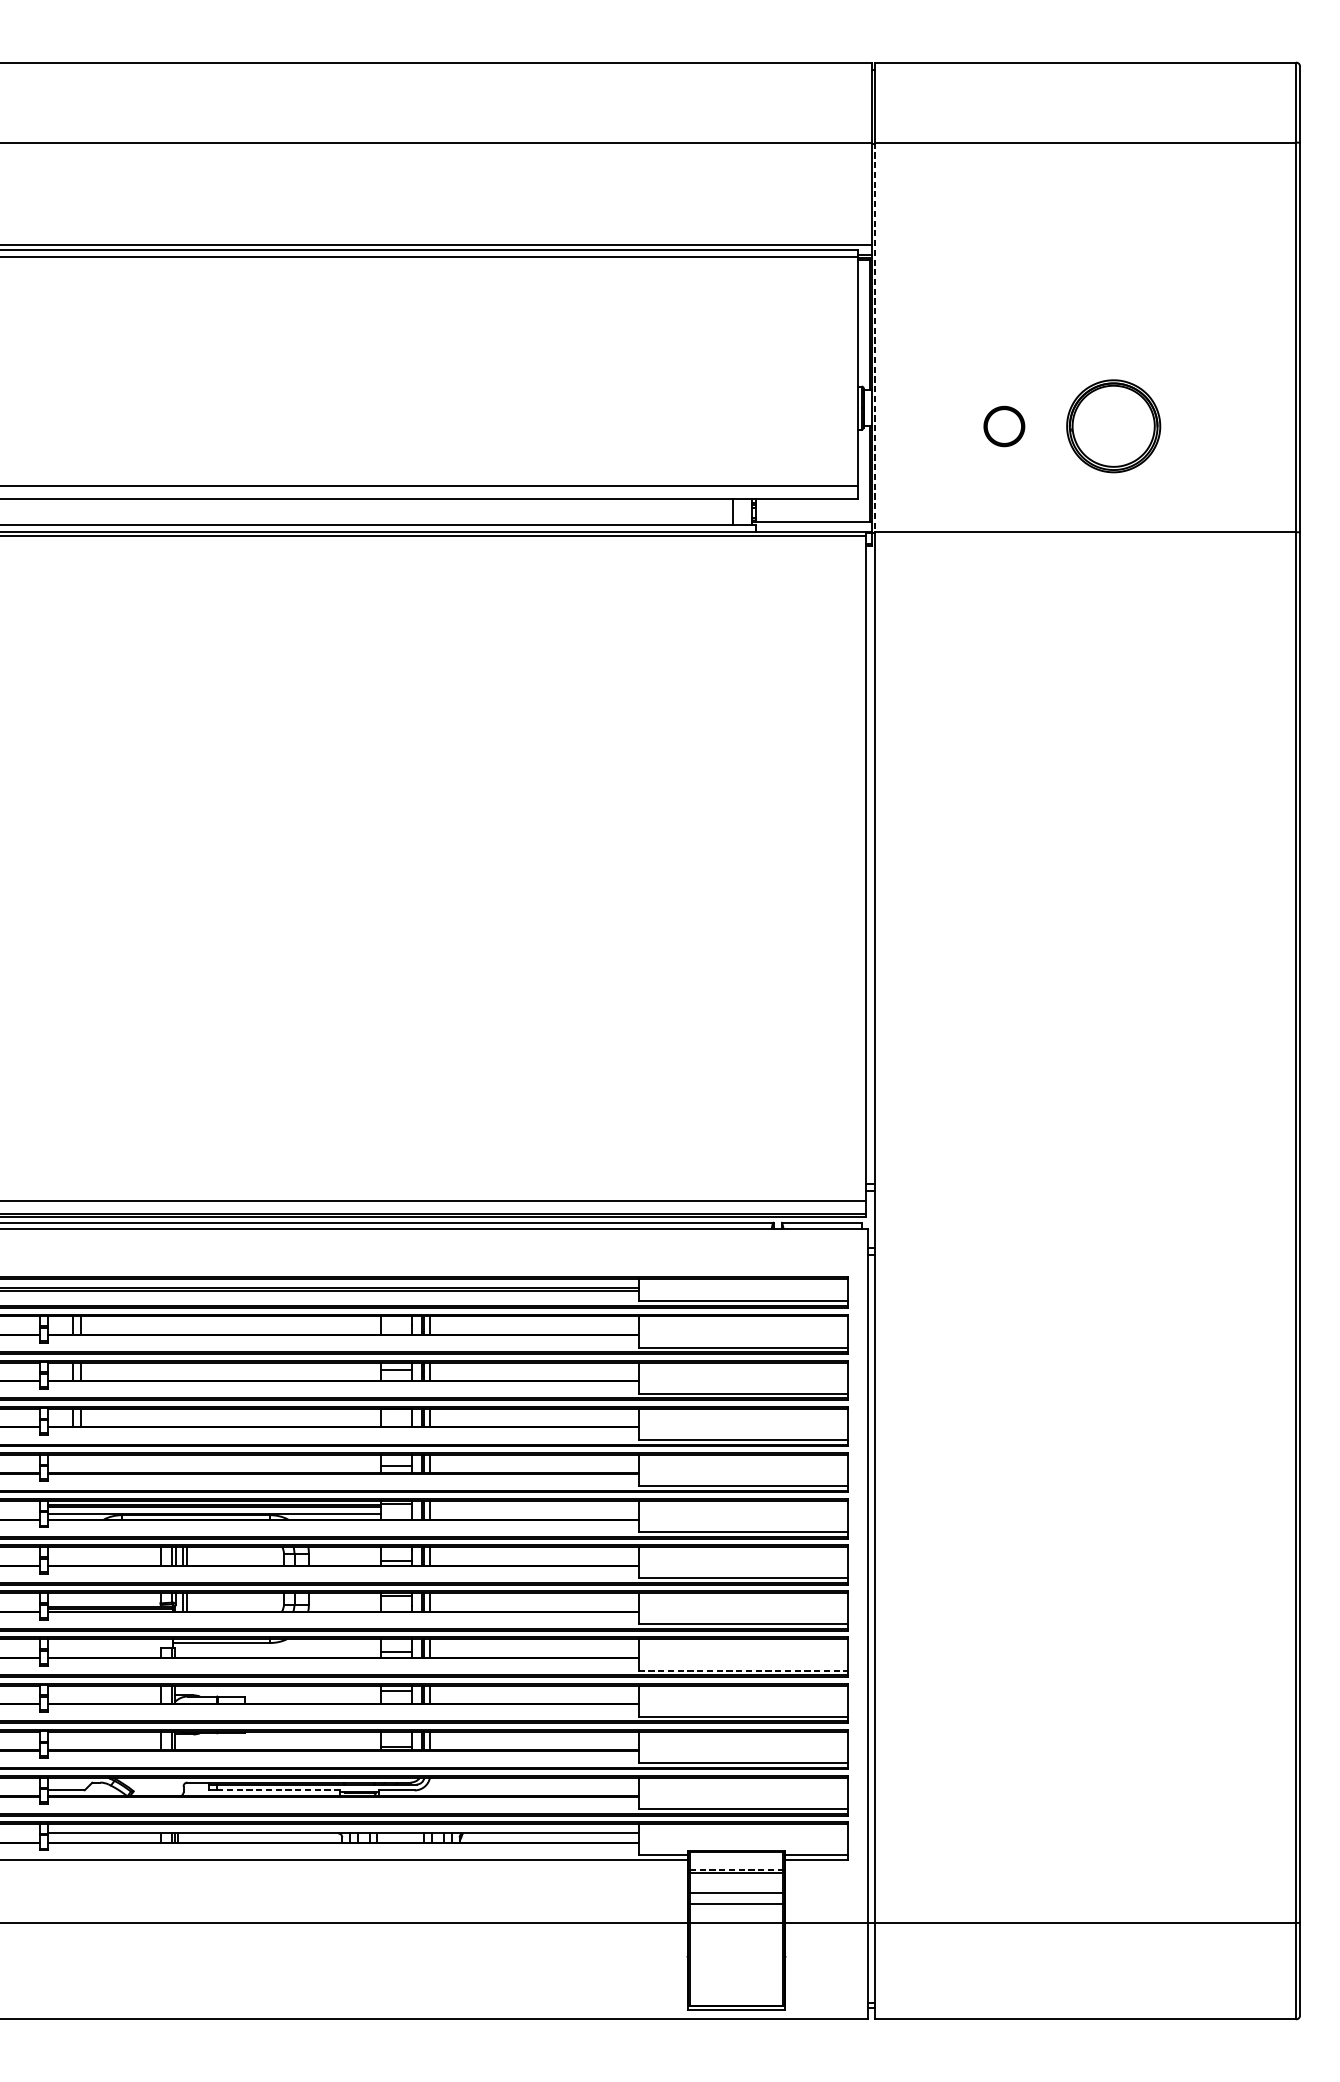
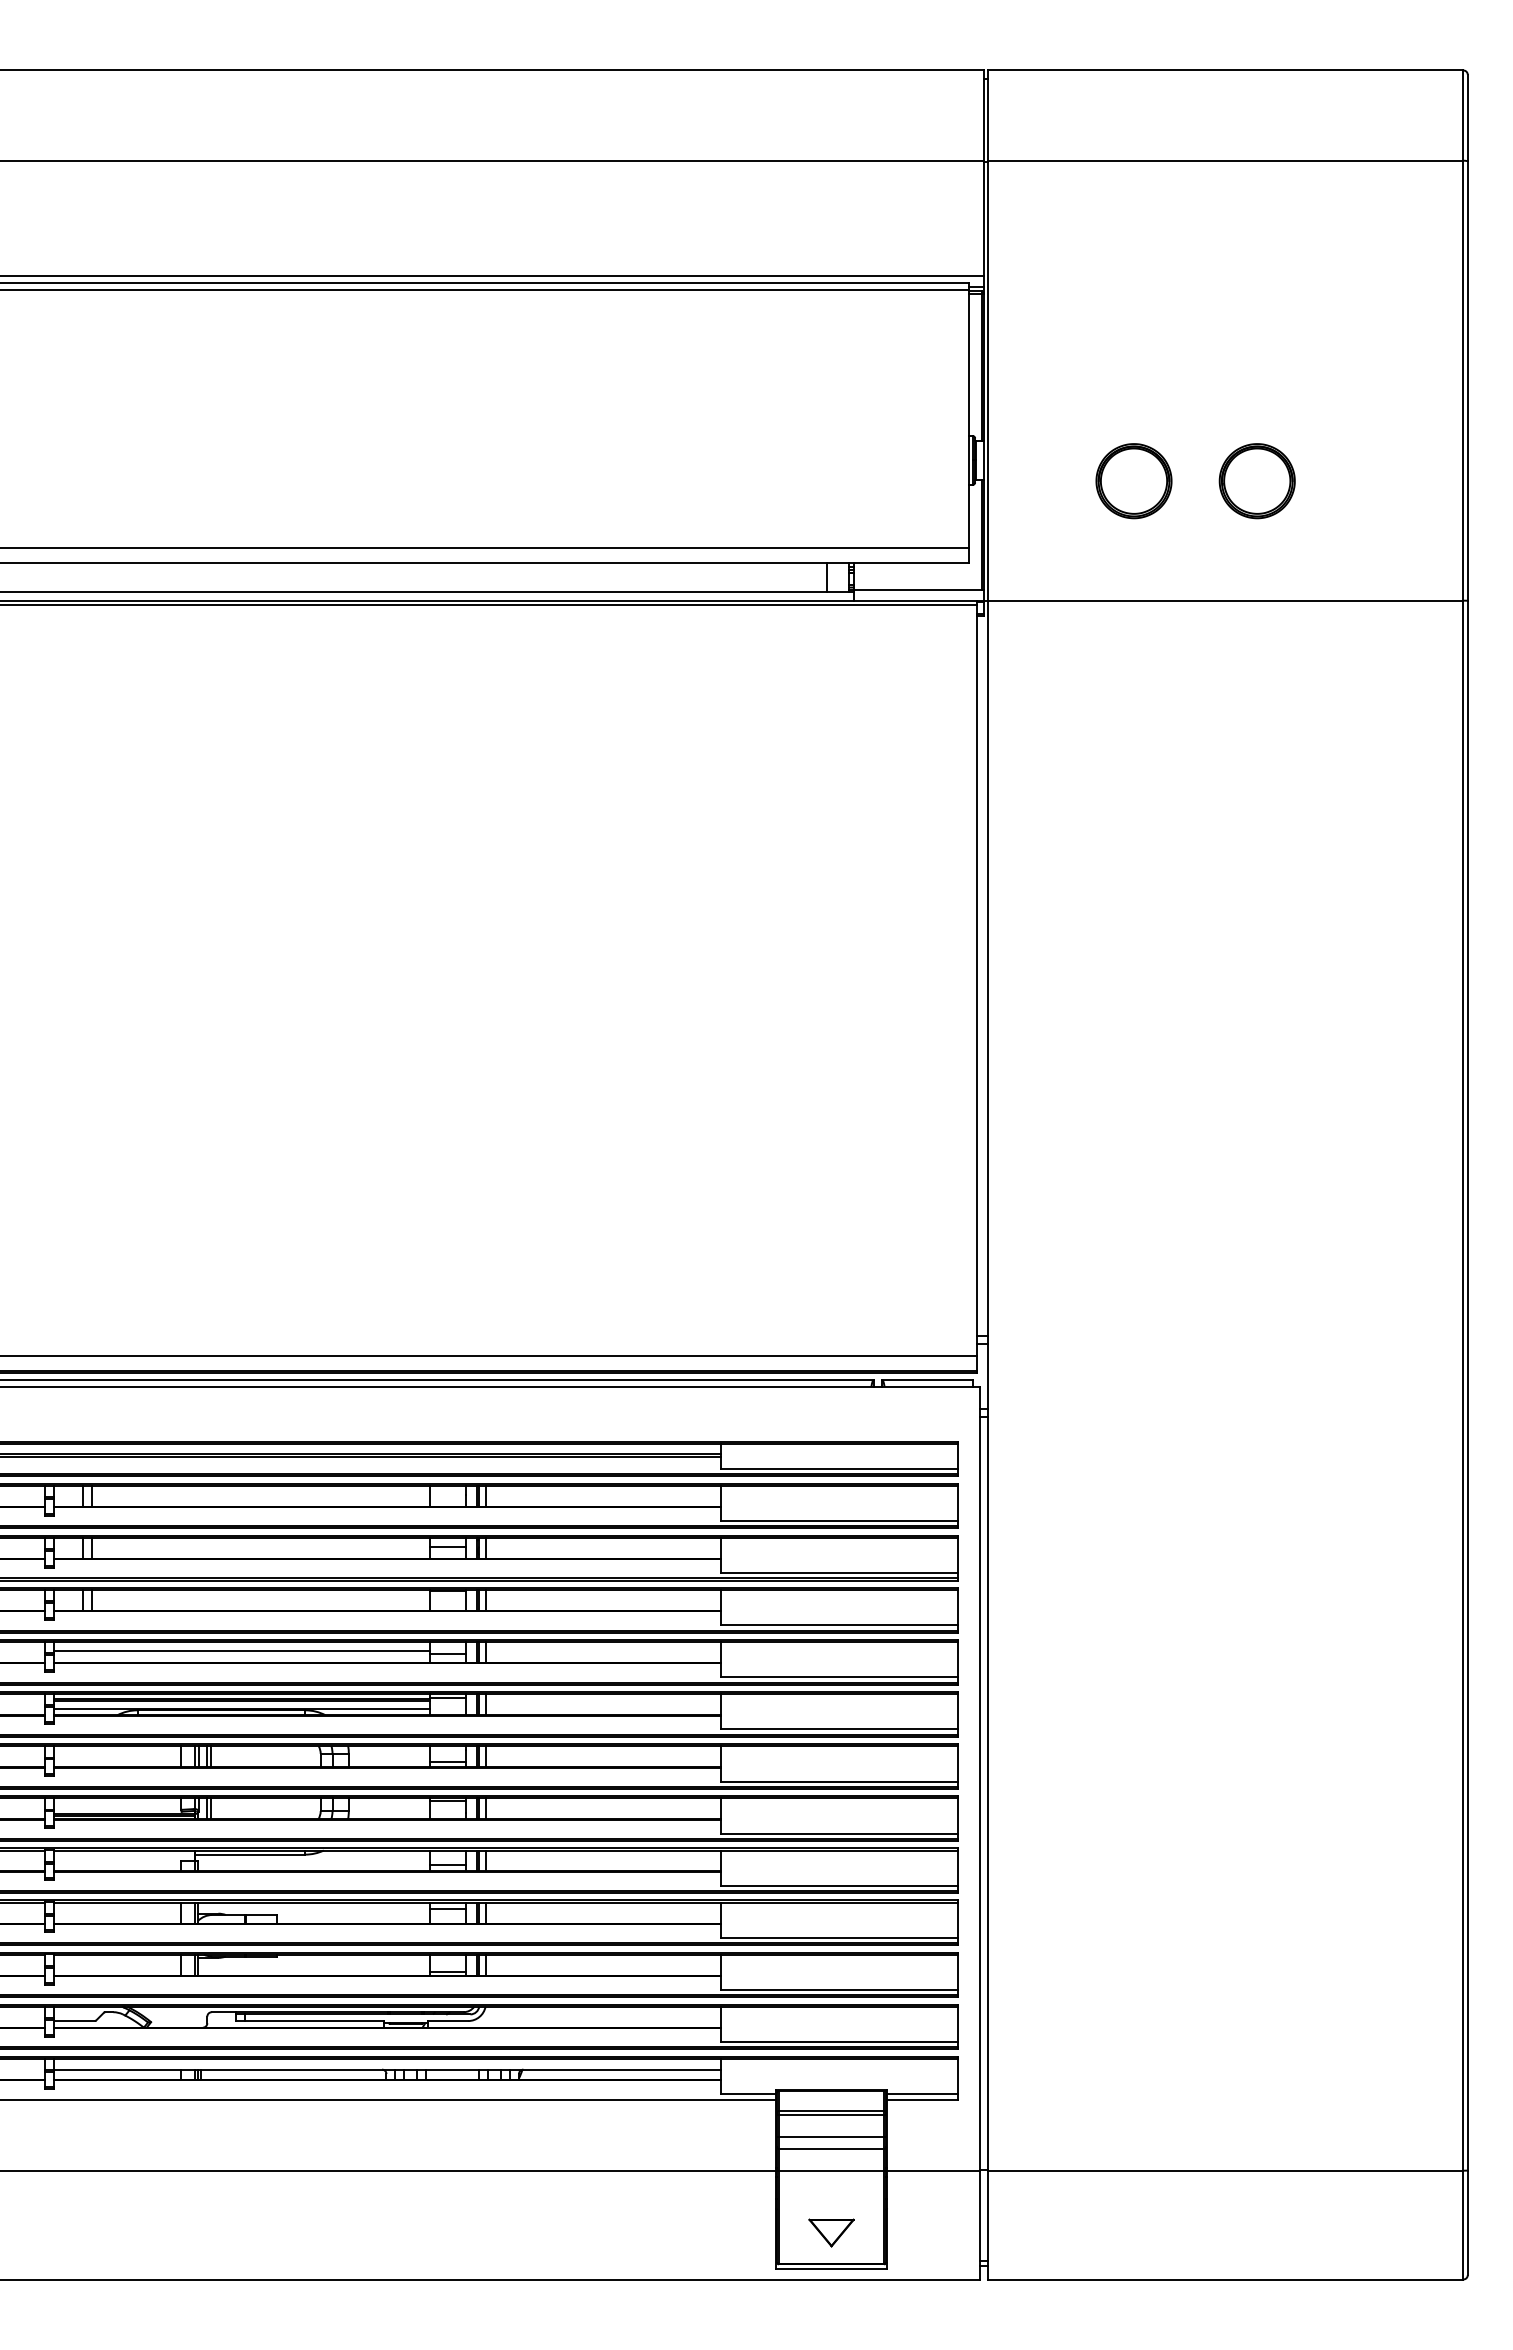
line: (875, 337) -> (988, 380), dashed -> solid
part: (1003, 426) -> (1133, 481), size x1.67
part: (1112, 426) -> (1256, 481), size x0.71
line: (214, 1462) -> (242, 1650), added
line: (743, 1670) -> (839, 1885), dashed -> solid
line: (278, 1790) -> (314, 2021), dashed -> solid
line: (736, 1869) -> (831, 2110), dashed -> solid
part: (736, 1977) -> (831, 2232), added

